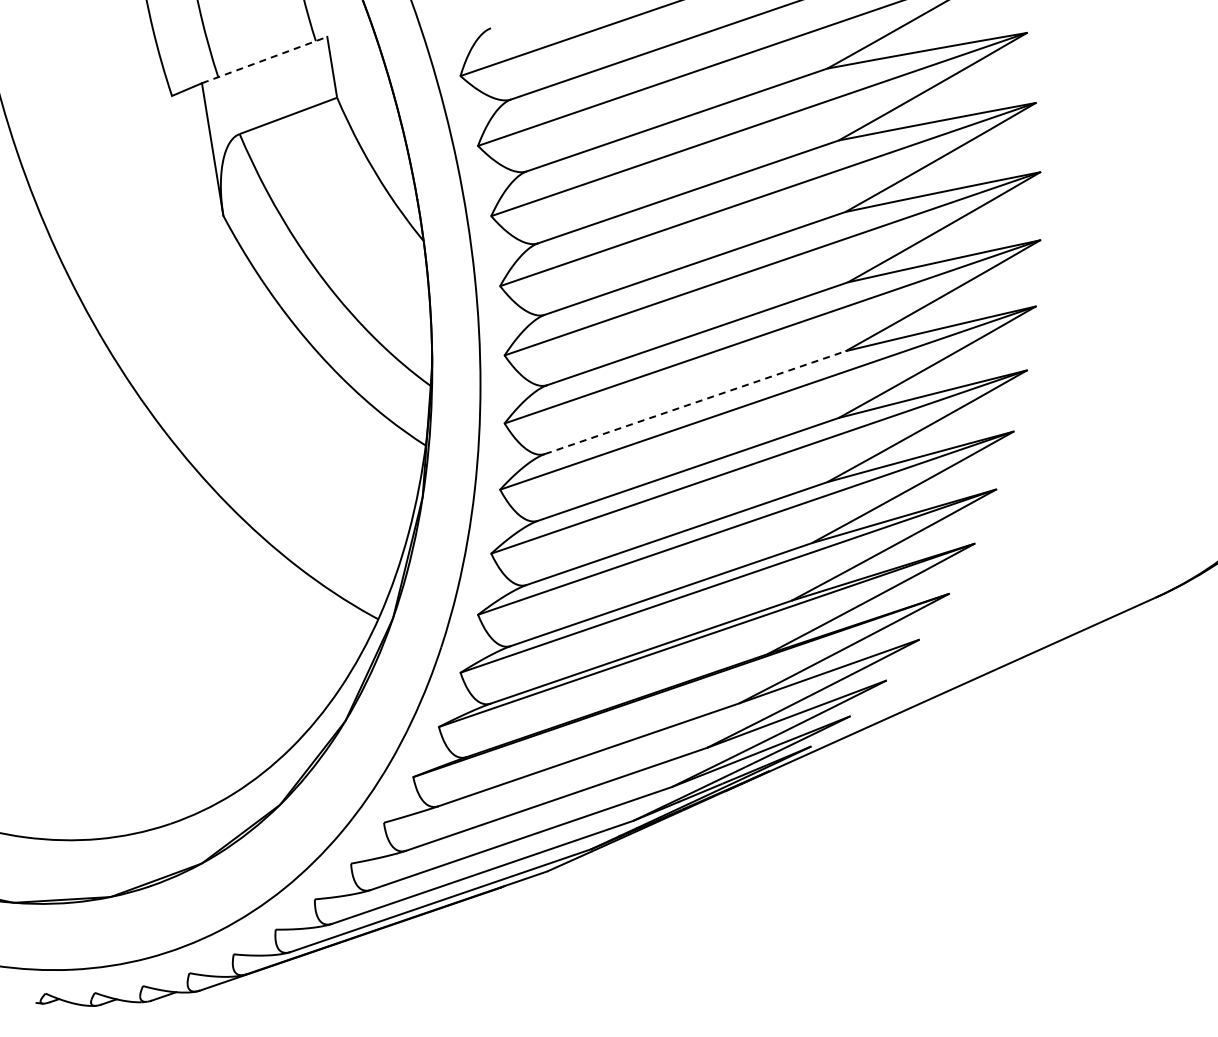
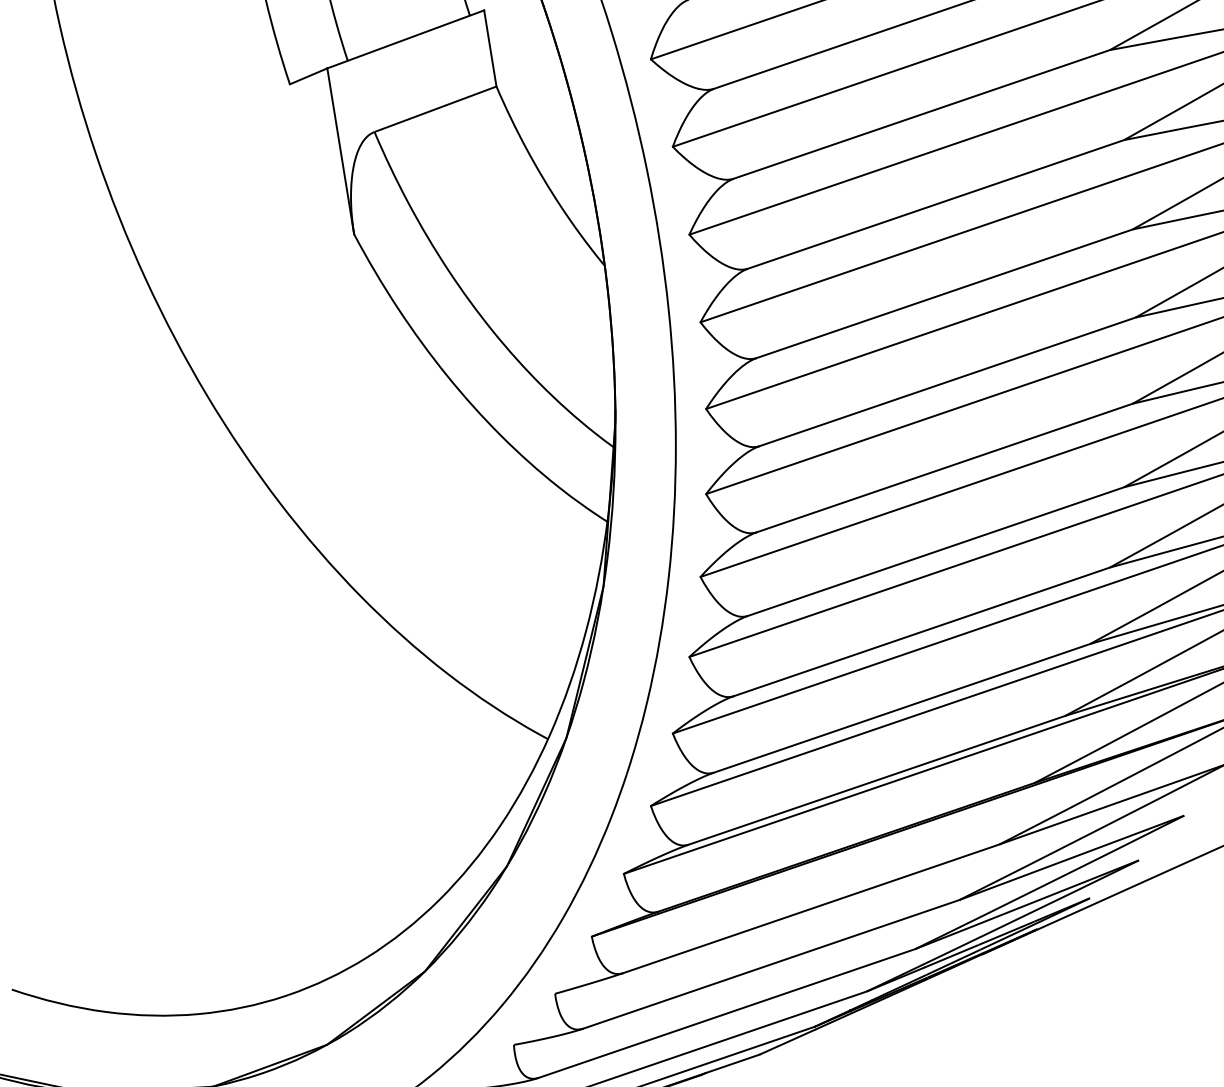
line: (264, 60) -> (405, 39), dashed -> solid
line: (695, 402) -> (944, 467), dashed -> solid

